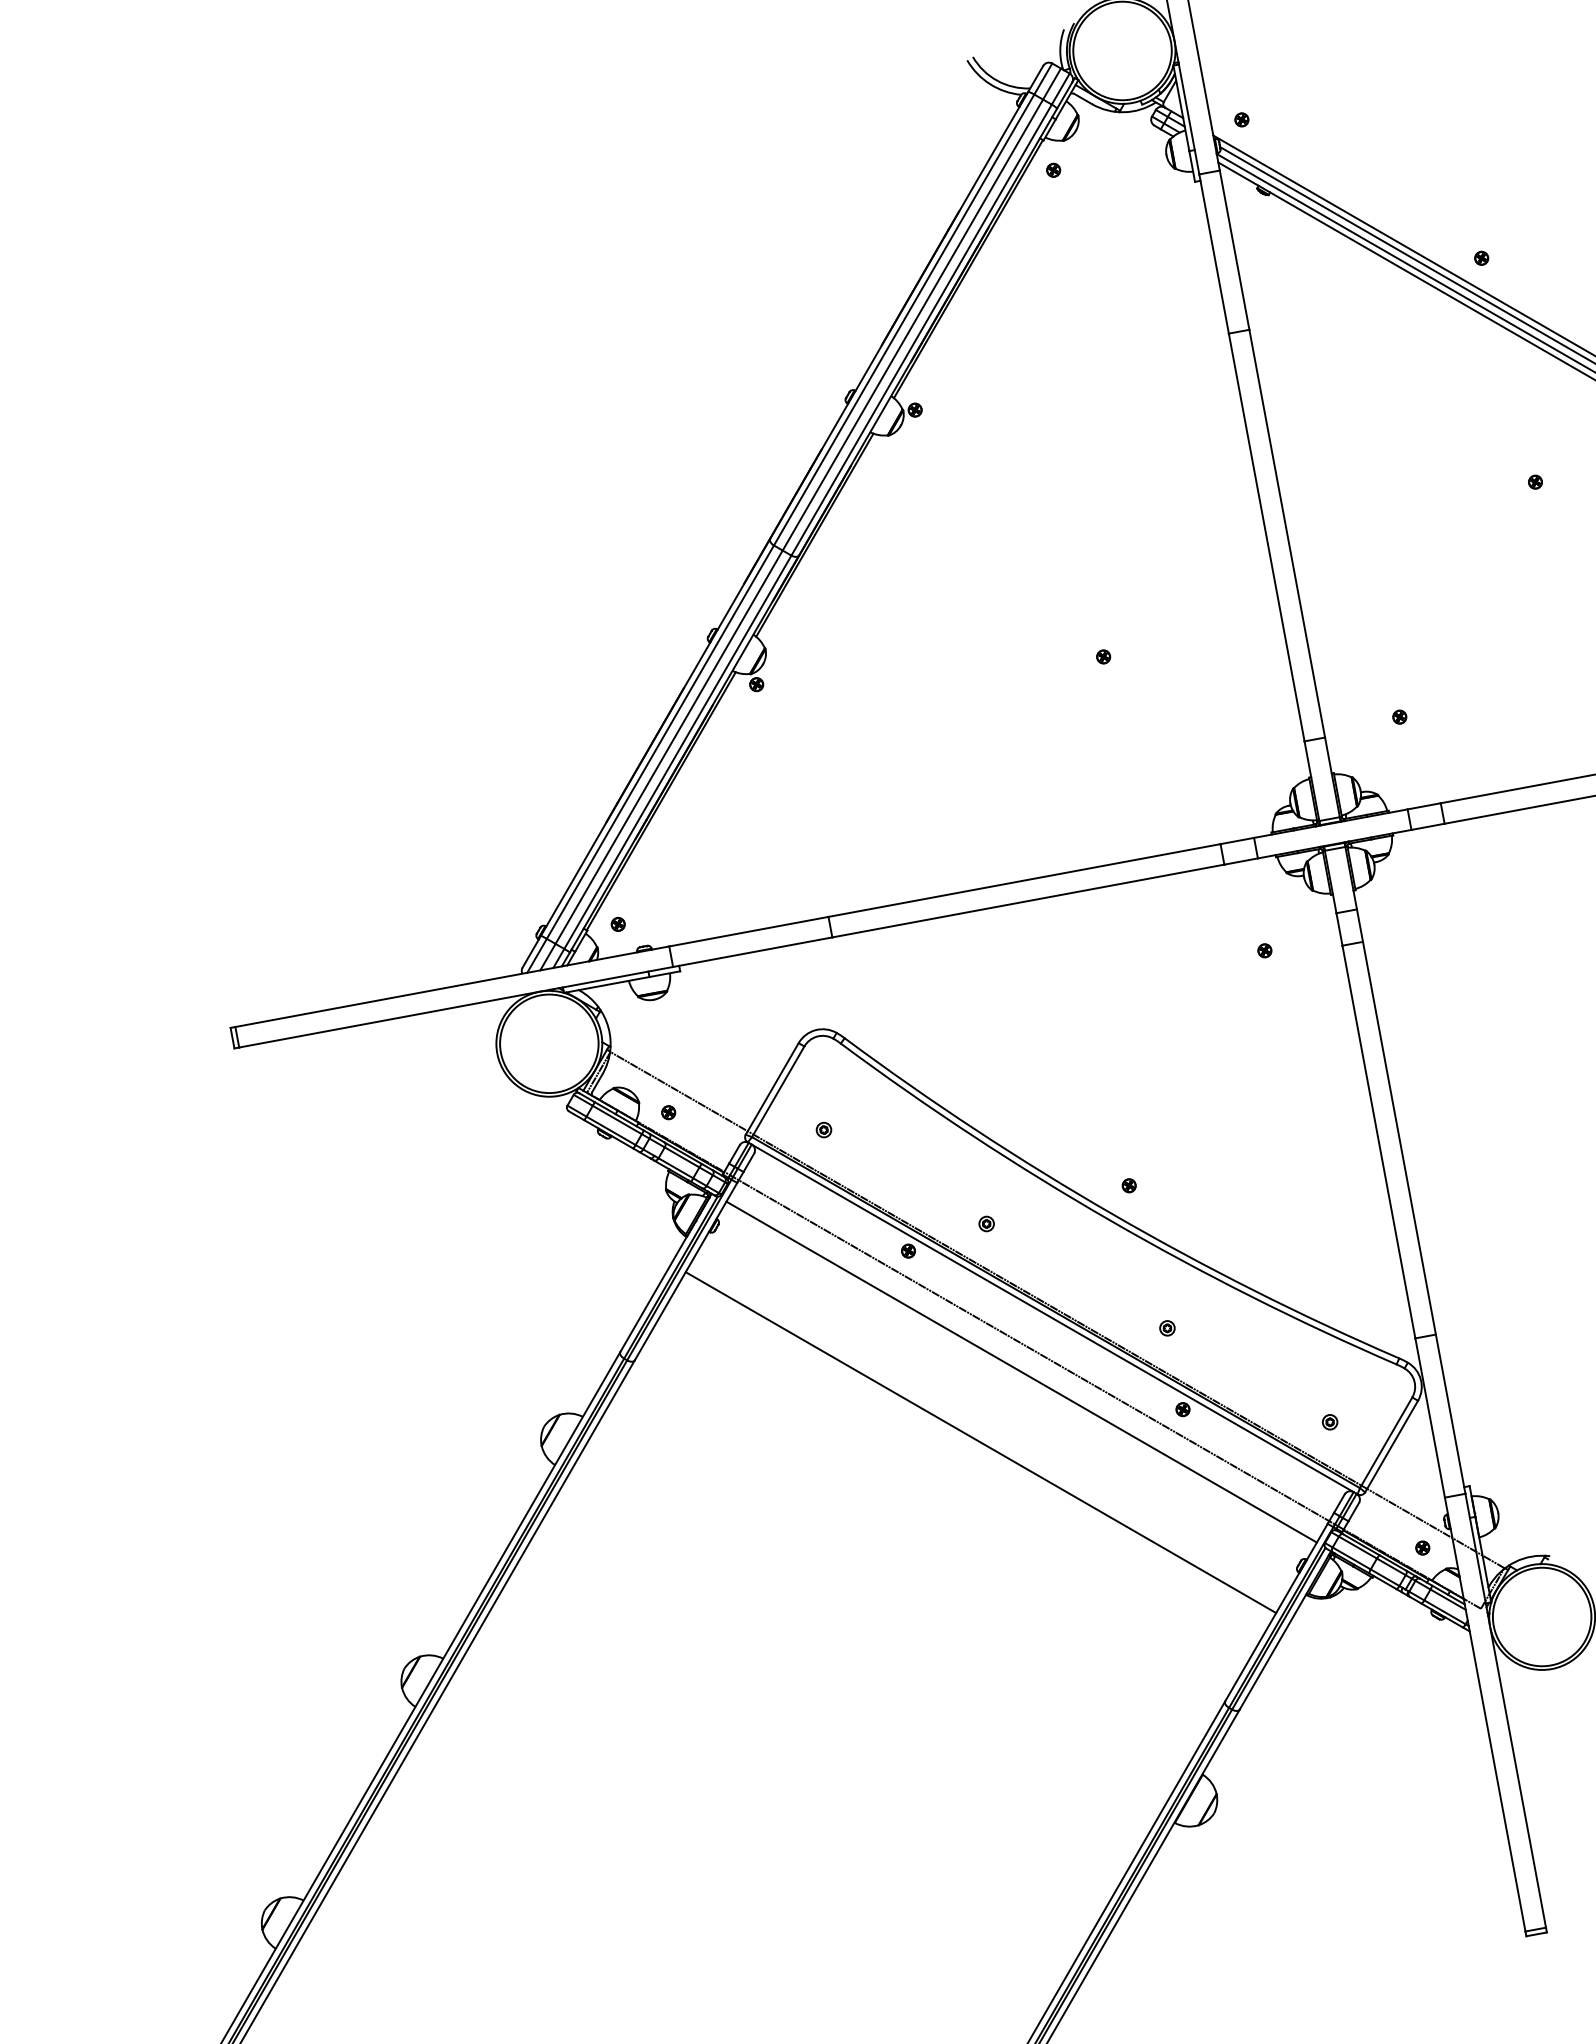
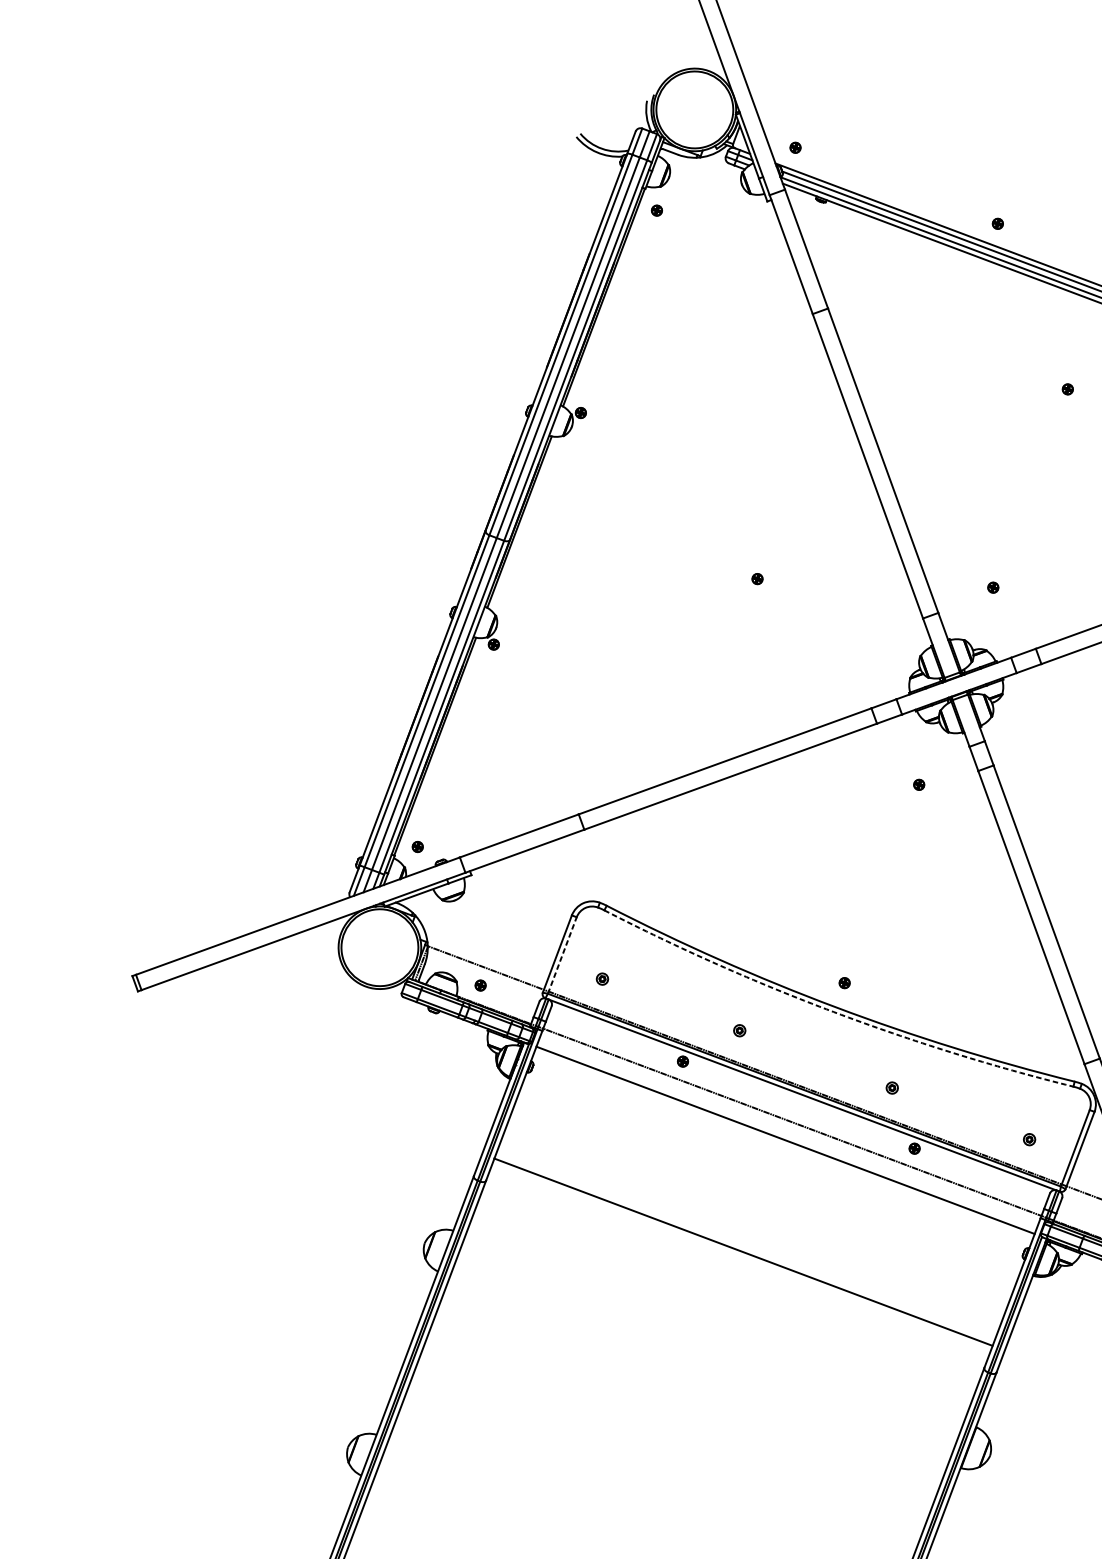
line: (778, 1091) -> (562, 955), solid -> dashed
arc: (1109, 1220) -> (833, 1012), solid -> dashed
line: (980, 1442) -> (743, 1252), moved

